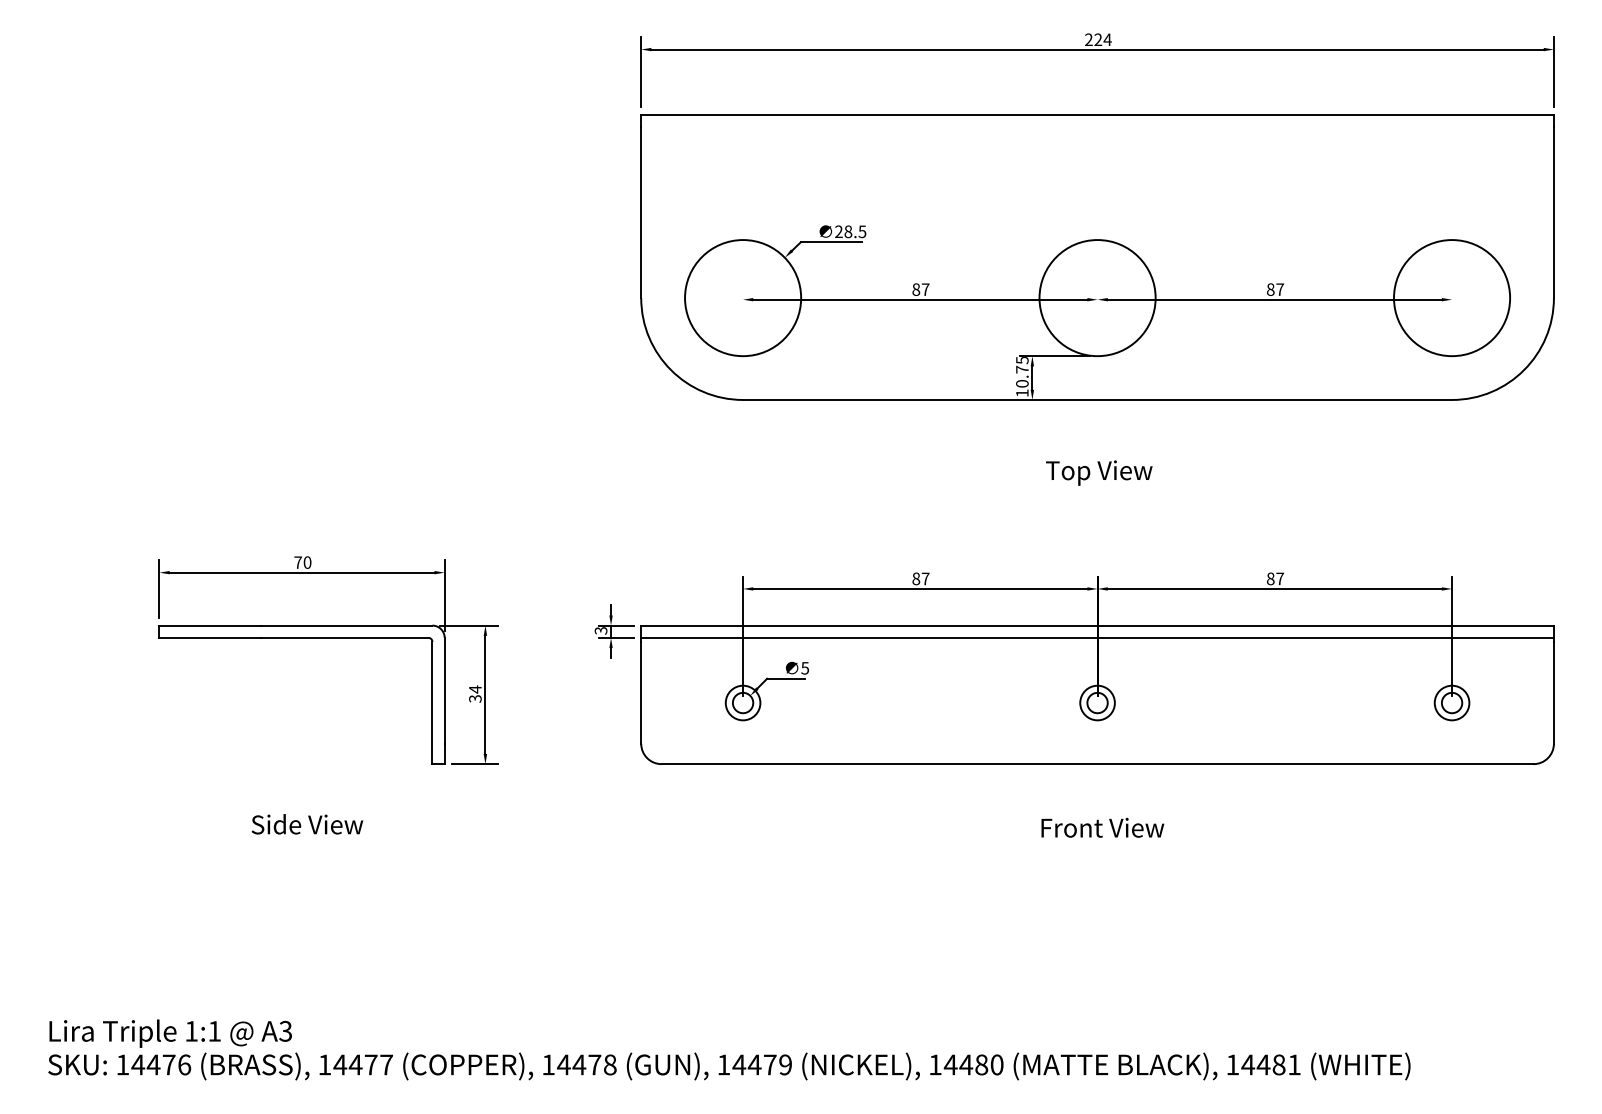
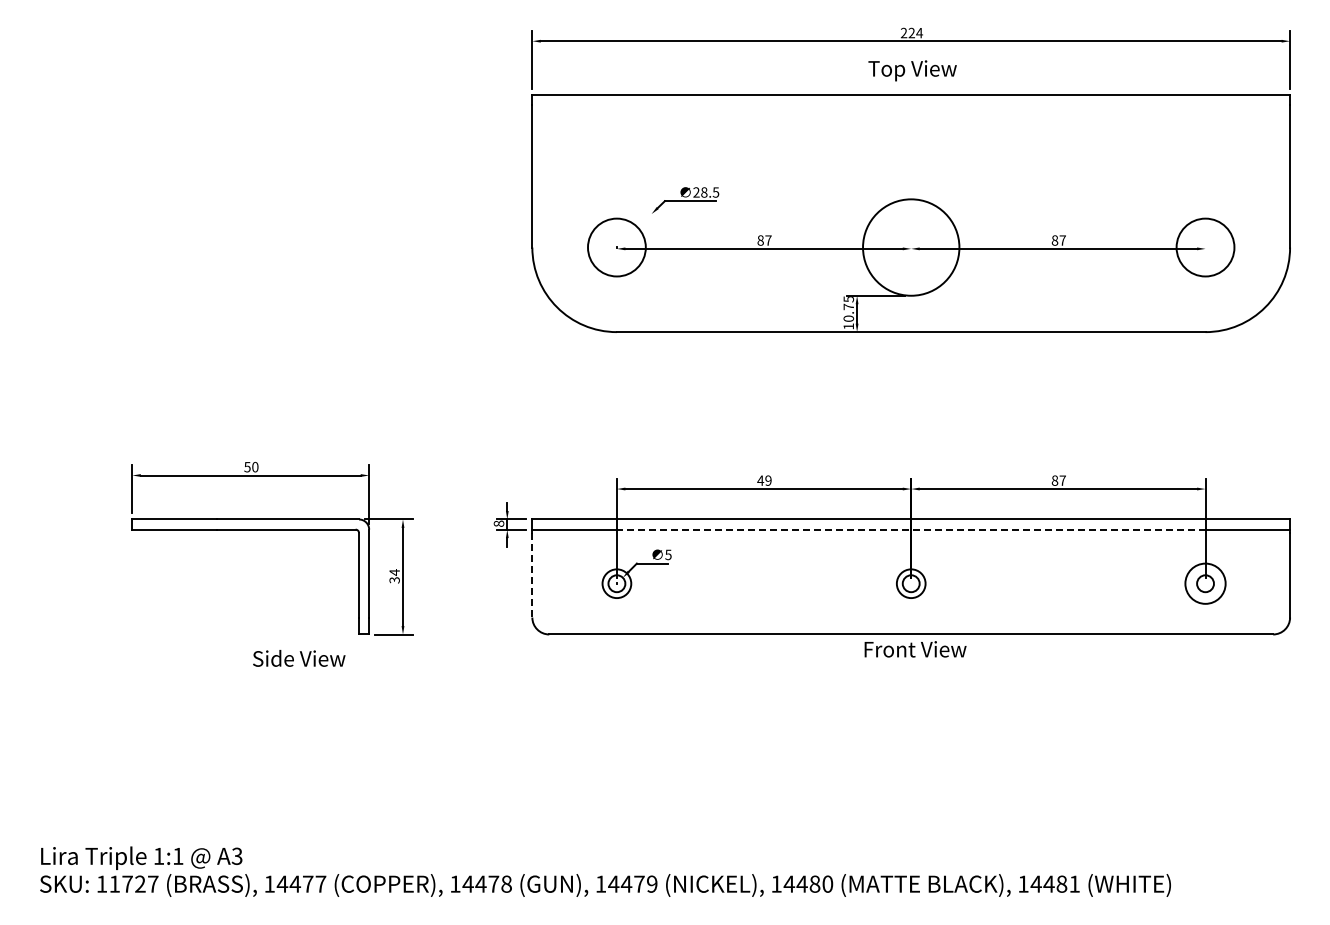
circle: (742, 298) -> (616, 247), size x0.6
circle: (1452, 298) -> (1205, 247), size x0.6
text: (1099, 472) -> (912, 70), moved
text: (298, 563) -> (247, 467), 70 -> 50
text: (920, 578) -> (764, 480), 87 -> 49
text: (600, 630) -> (498, 523), 3 -> 8
line: (1096, 637) -> (910, 529), solid -> dashed
line: (641, 693) -> (532, 575), solid -> dashed
circle: (1452, 702) -> (1205, 583), size x1.4
text: (307, 824) -> (299, 658), moved
text: (1102, 828) -> (915, 649), moved
text: (160, 1064) -> (133, 883), 14476 -> 11727

